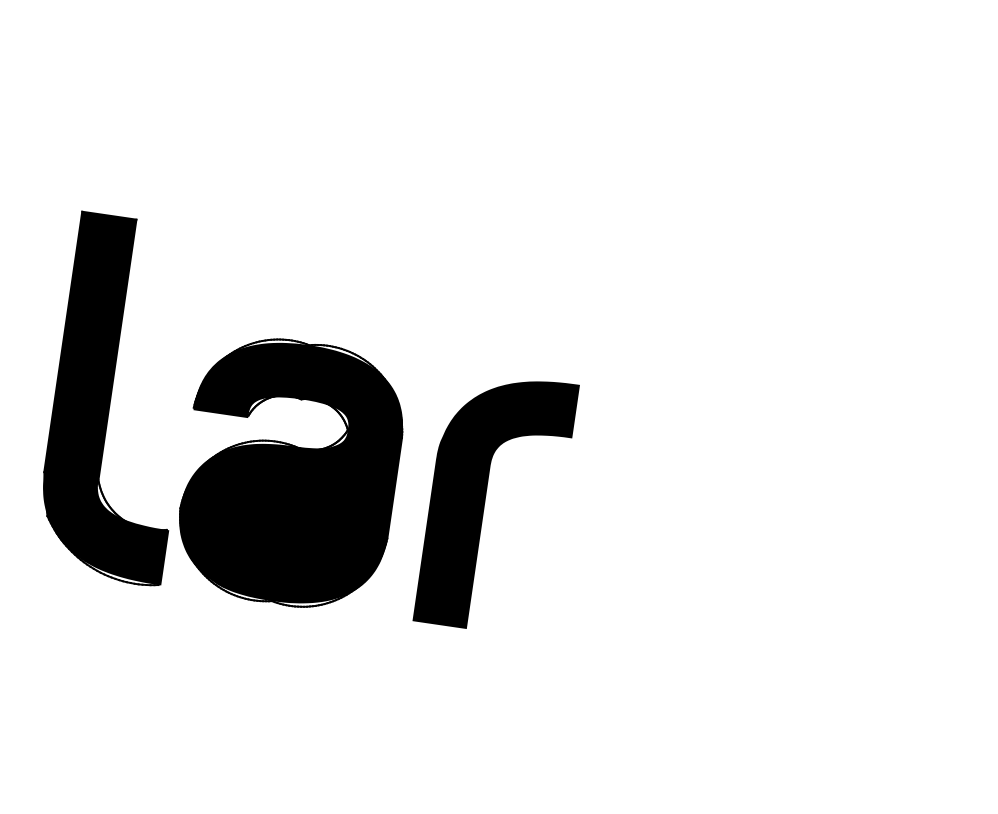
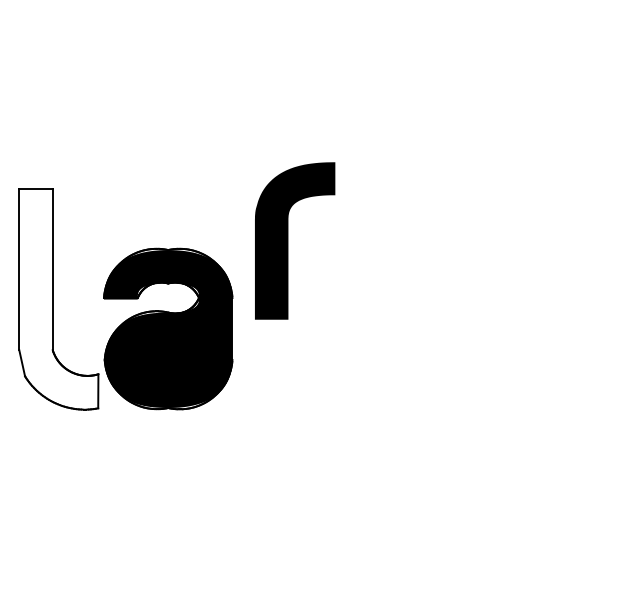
fill: (121, 397) -> (59, 298), removed
part: (485, 500) -> (288, 240), moved

